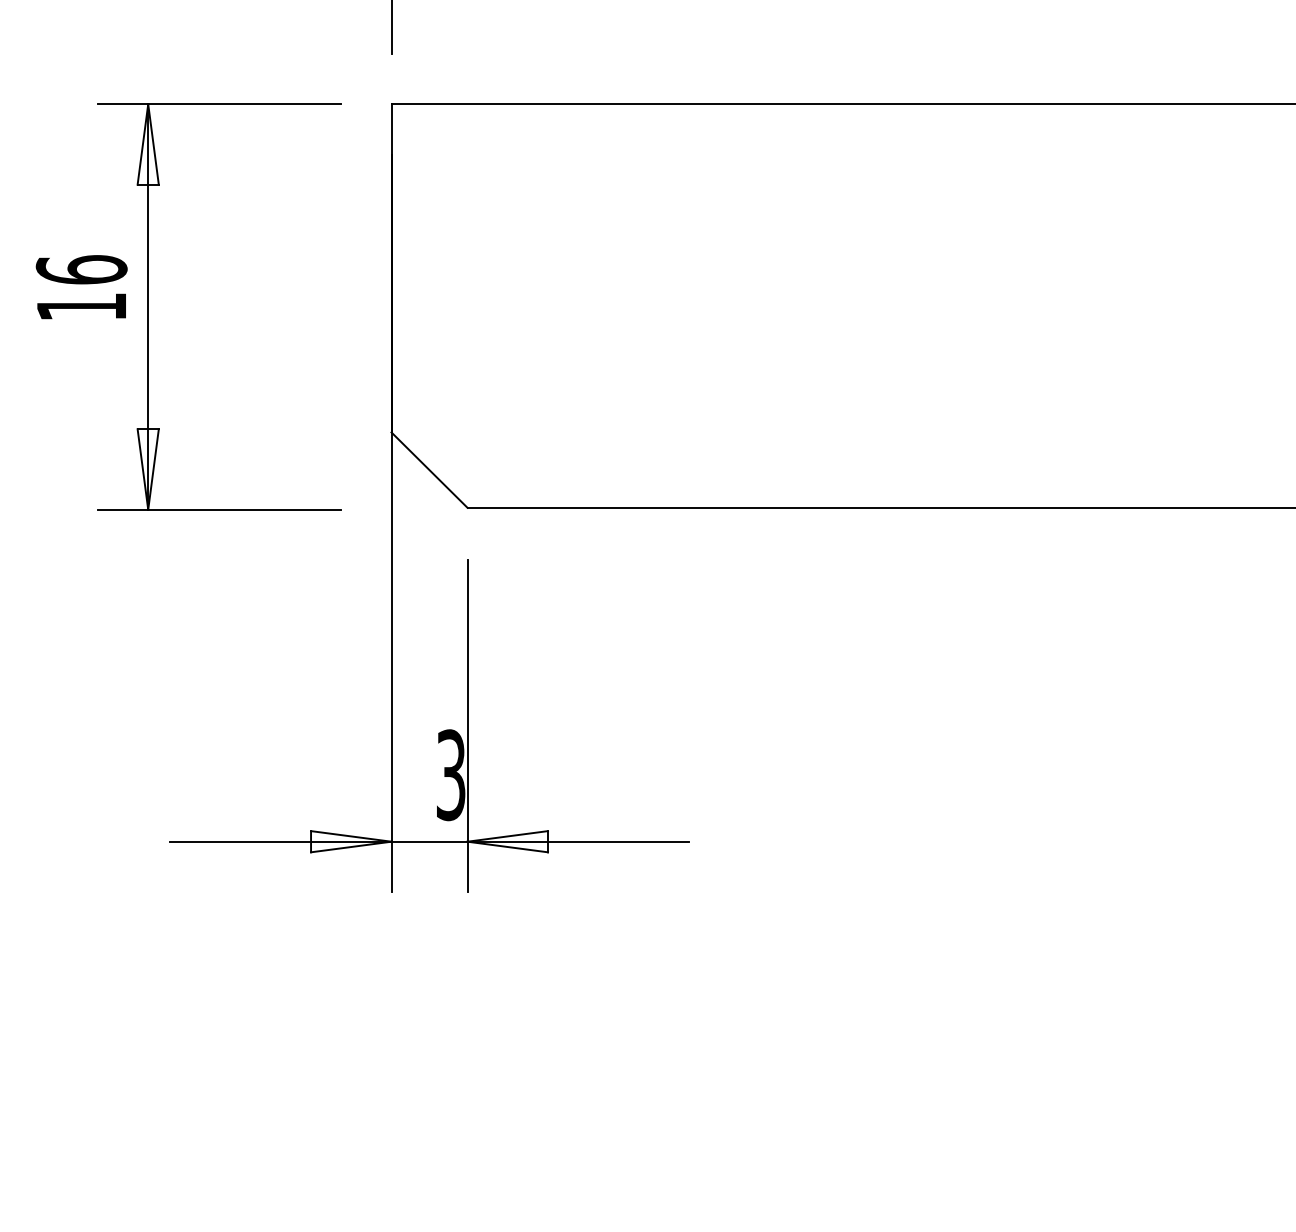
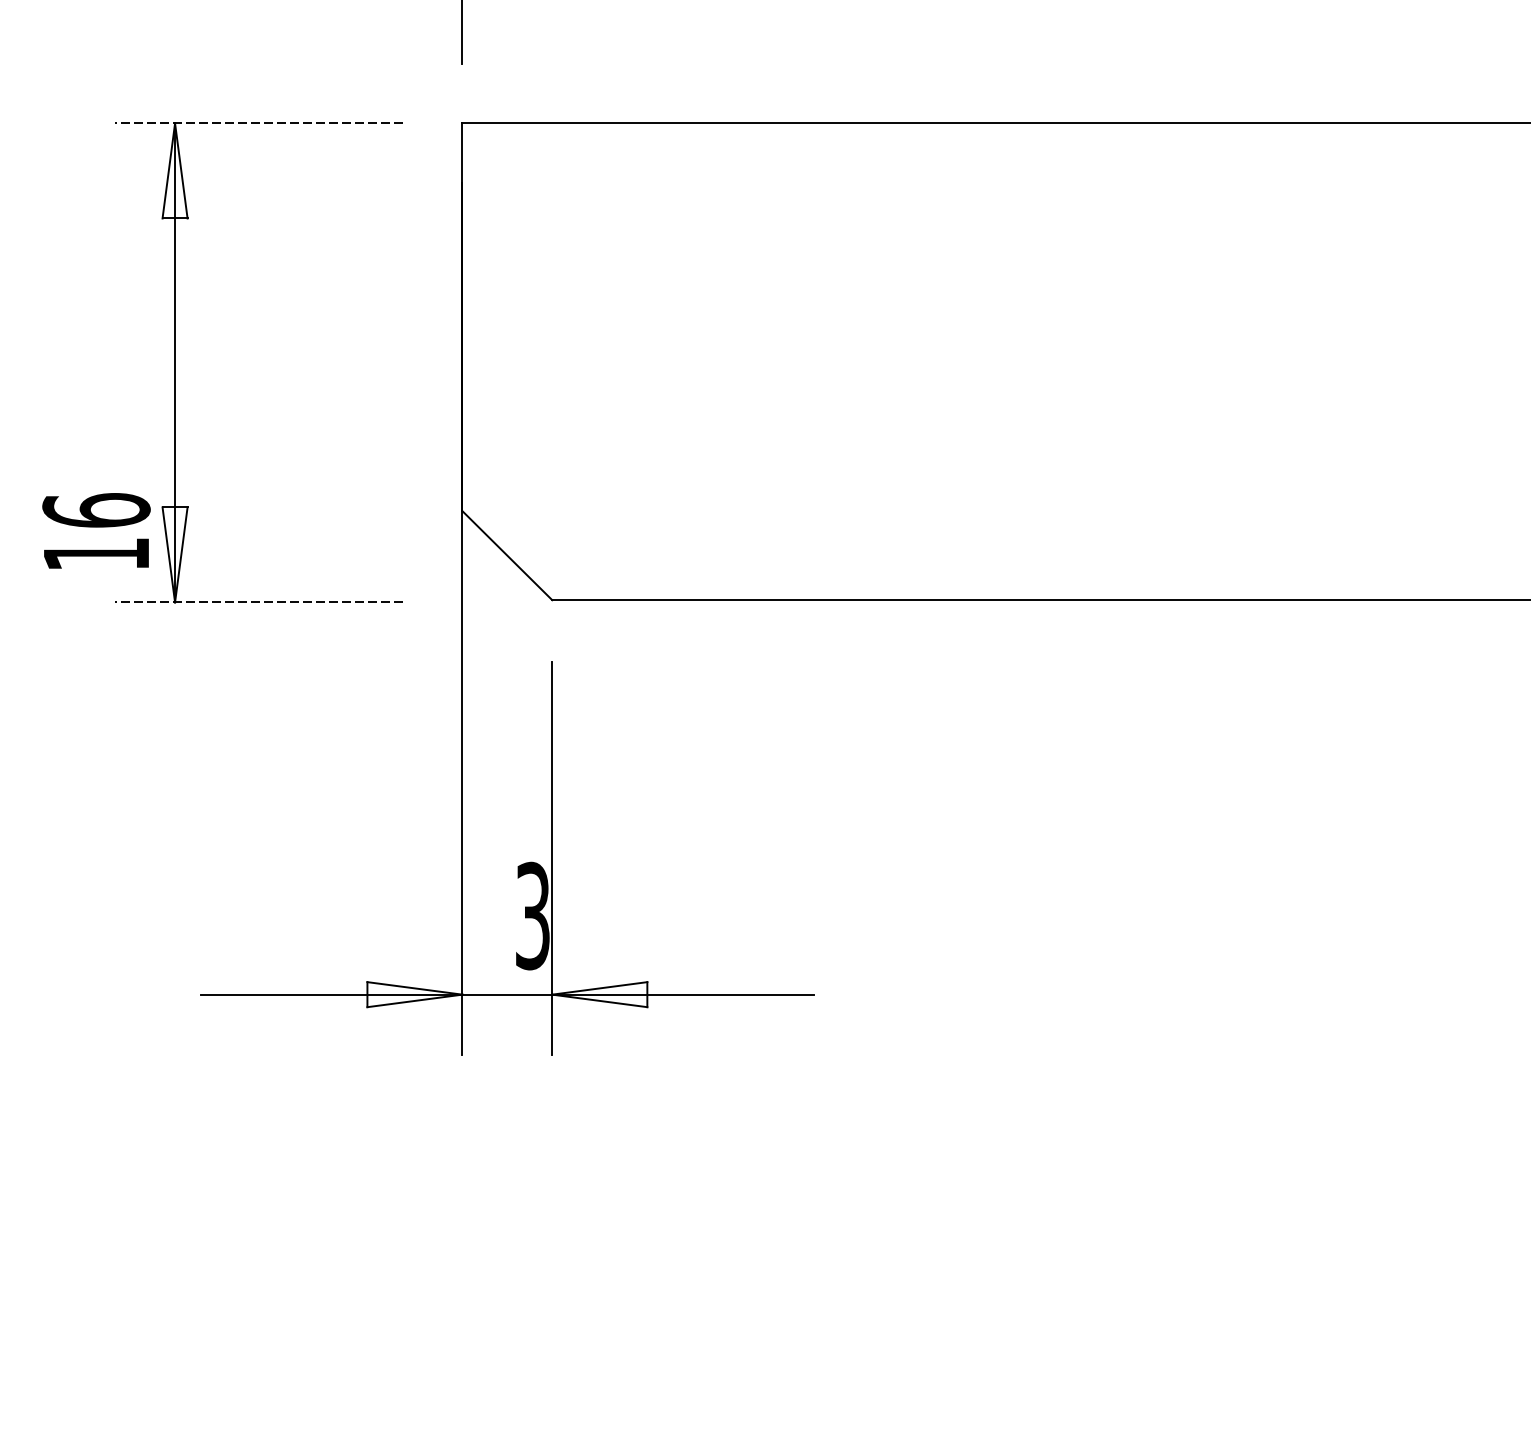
line: (219, 104) -> (259, 123), solid -> dashed
text: (81, 287) -> (96, 531), moved
line: (219, 509) -> (259, 602), solid -> dashed

